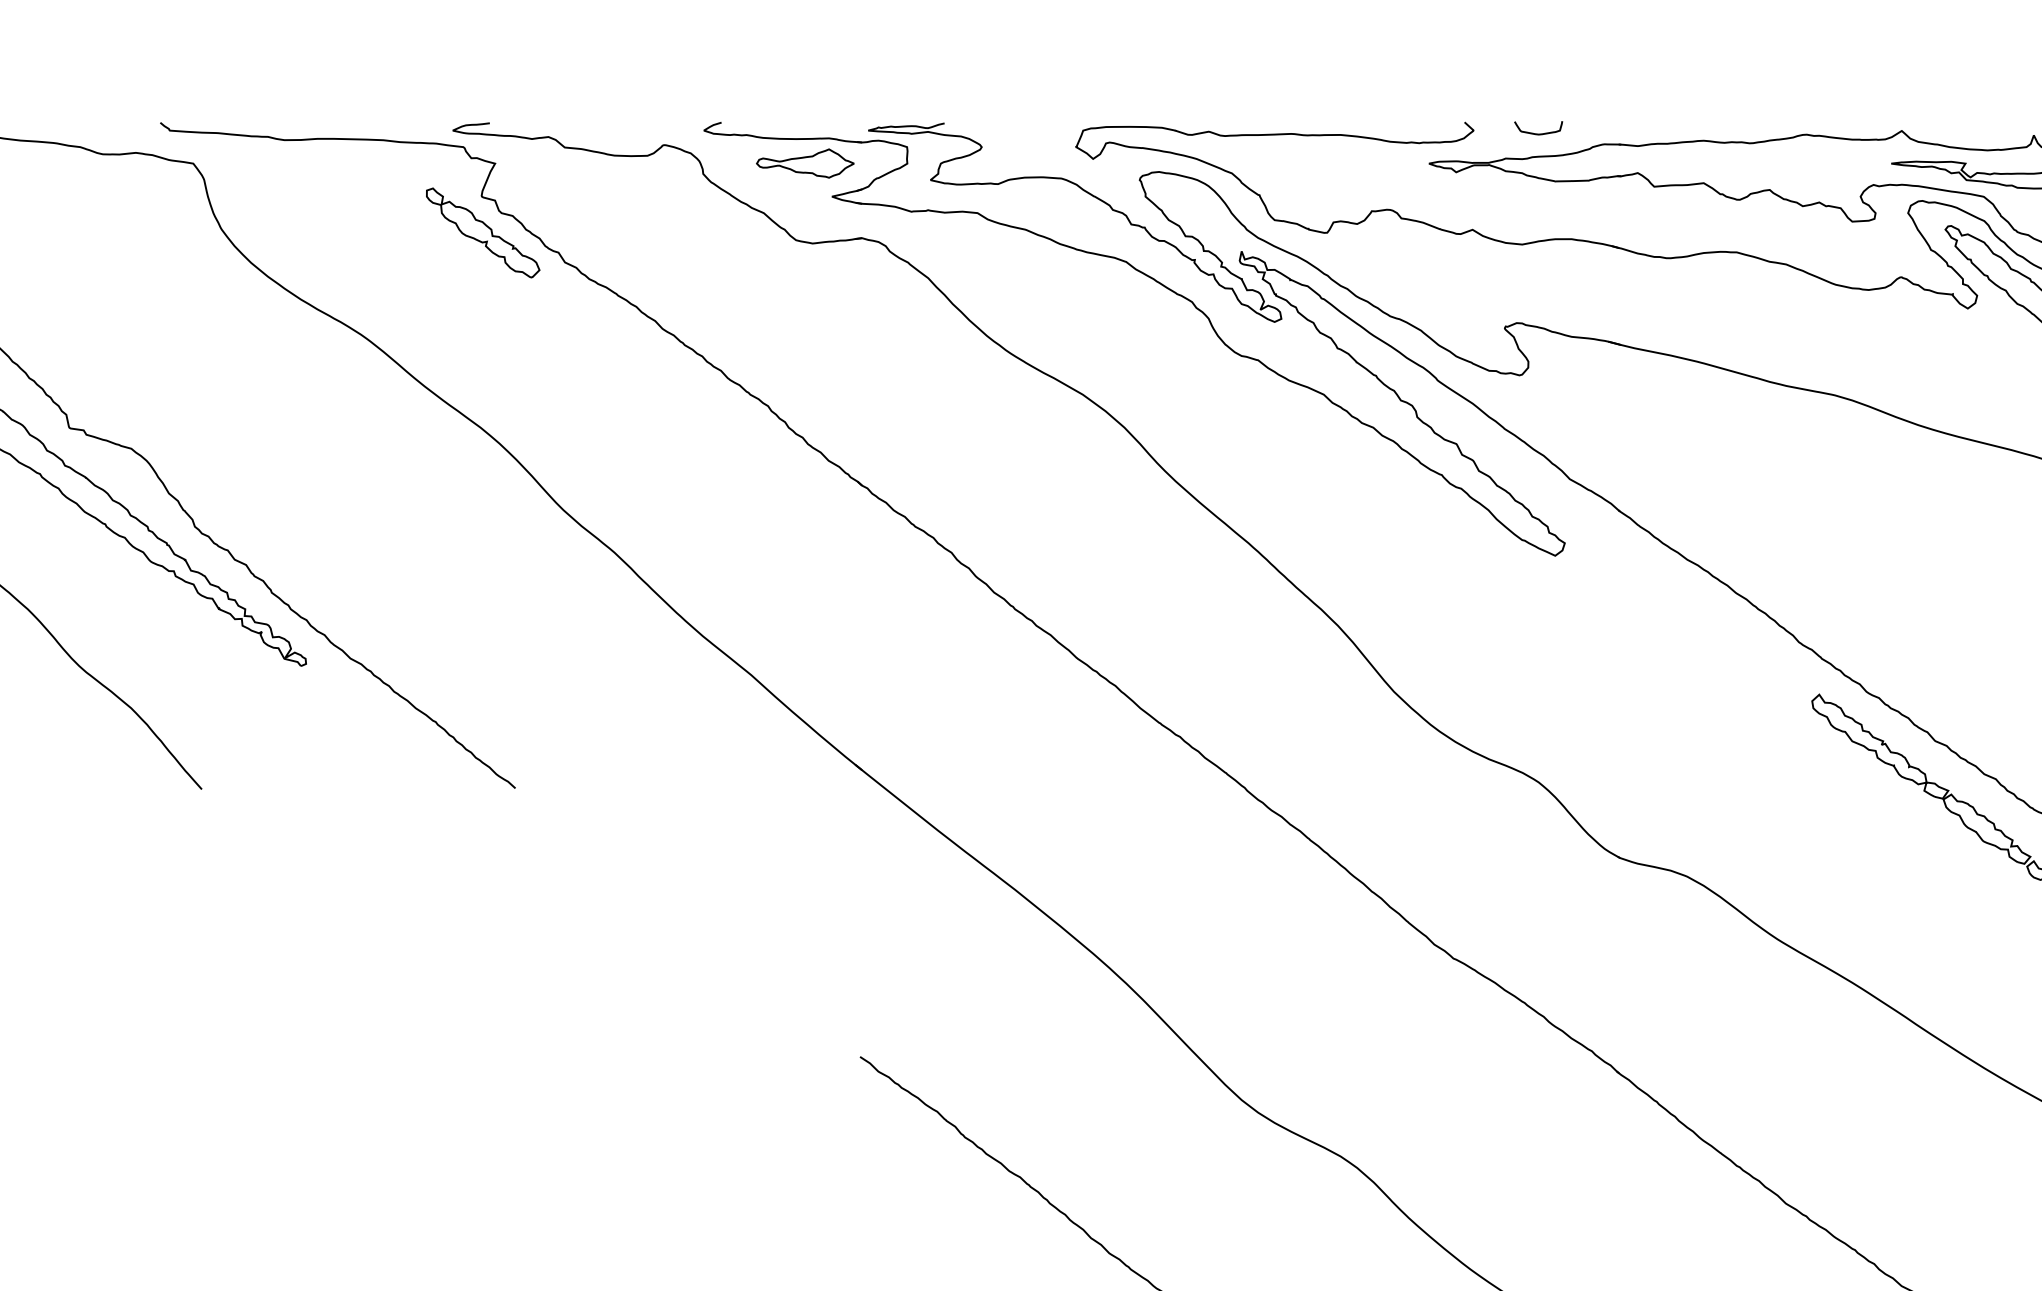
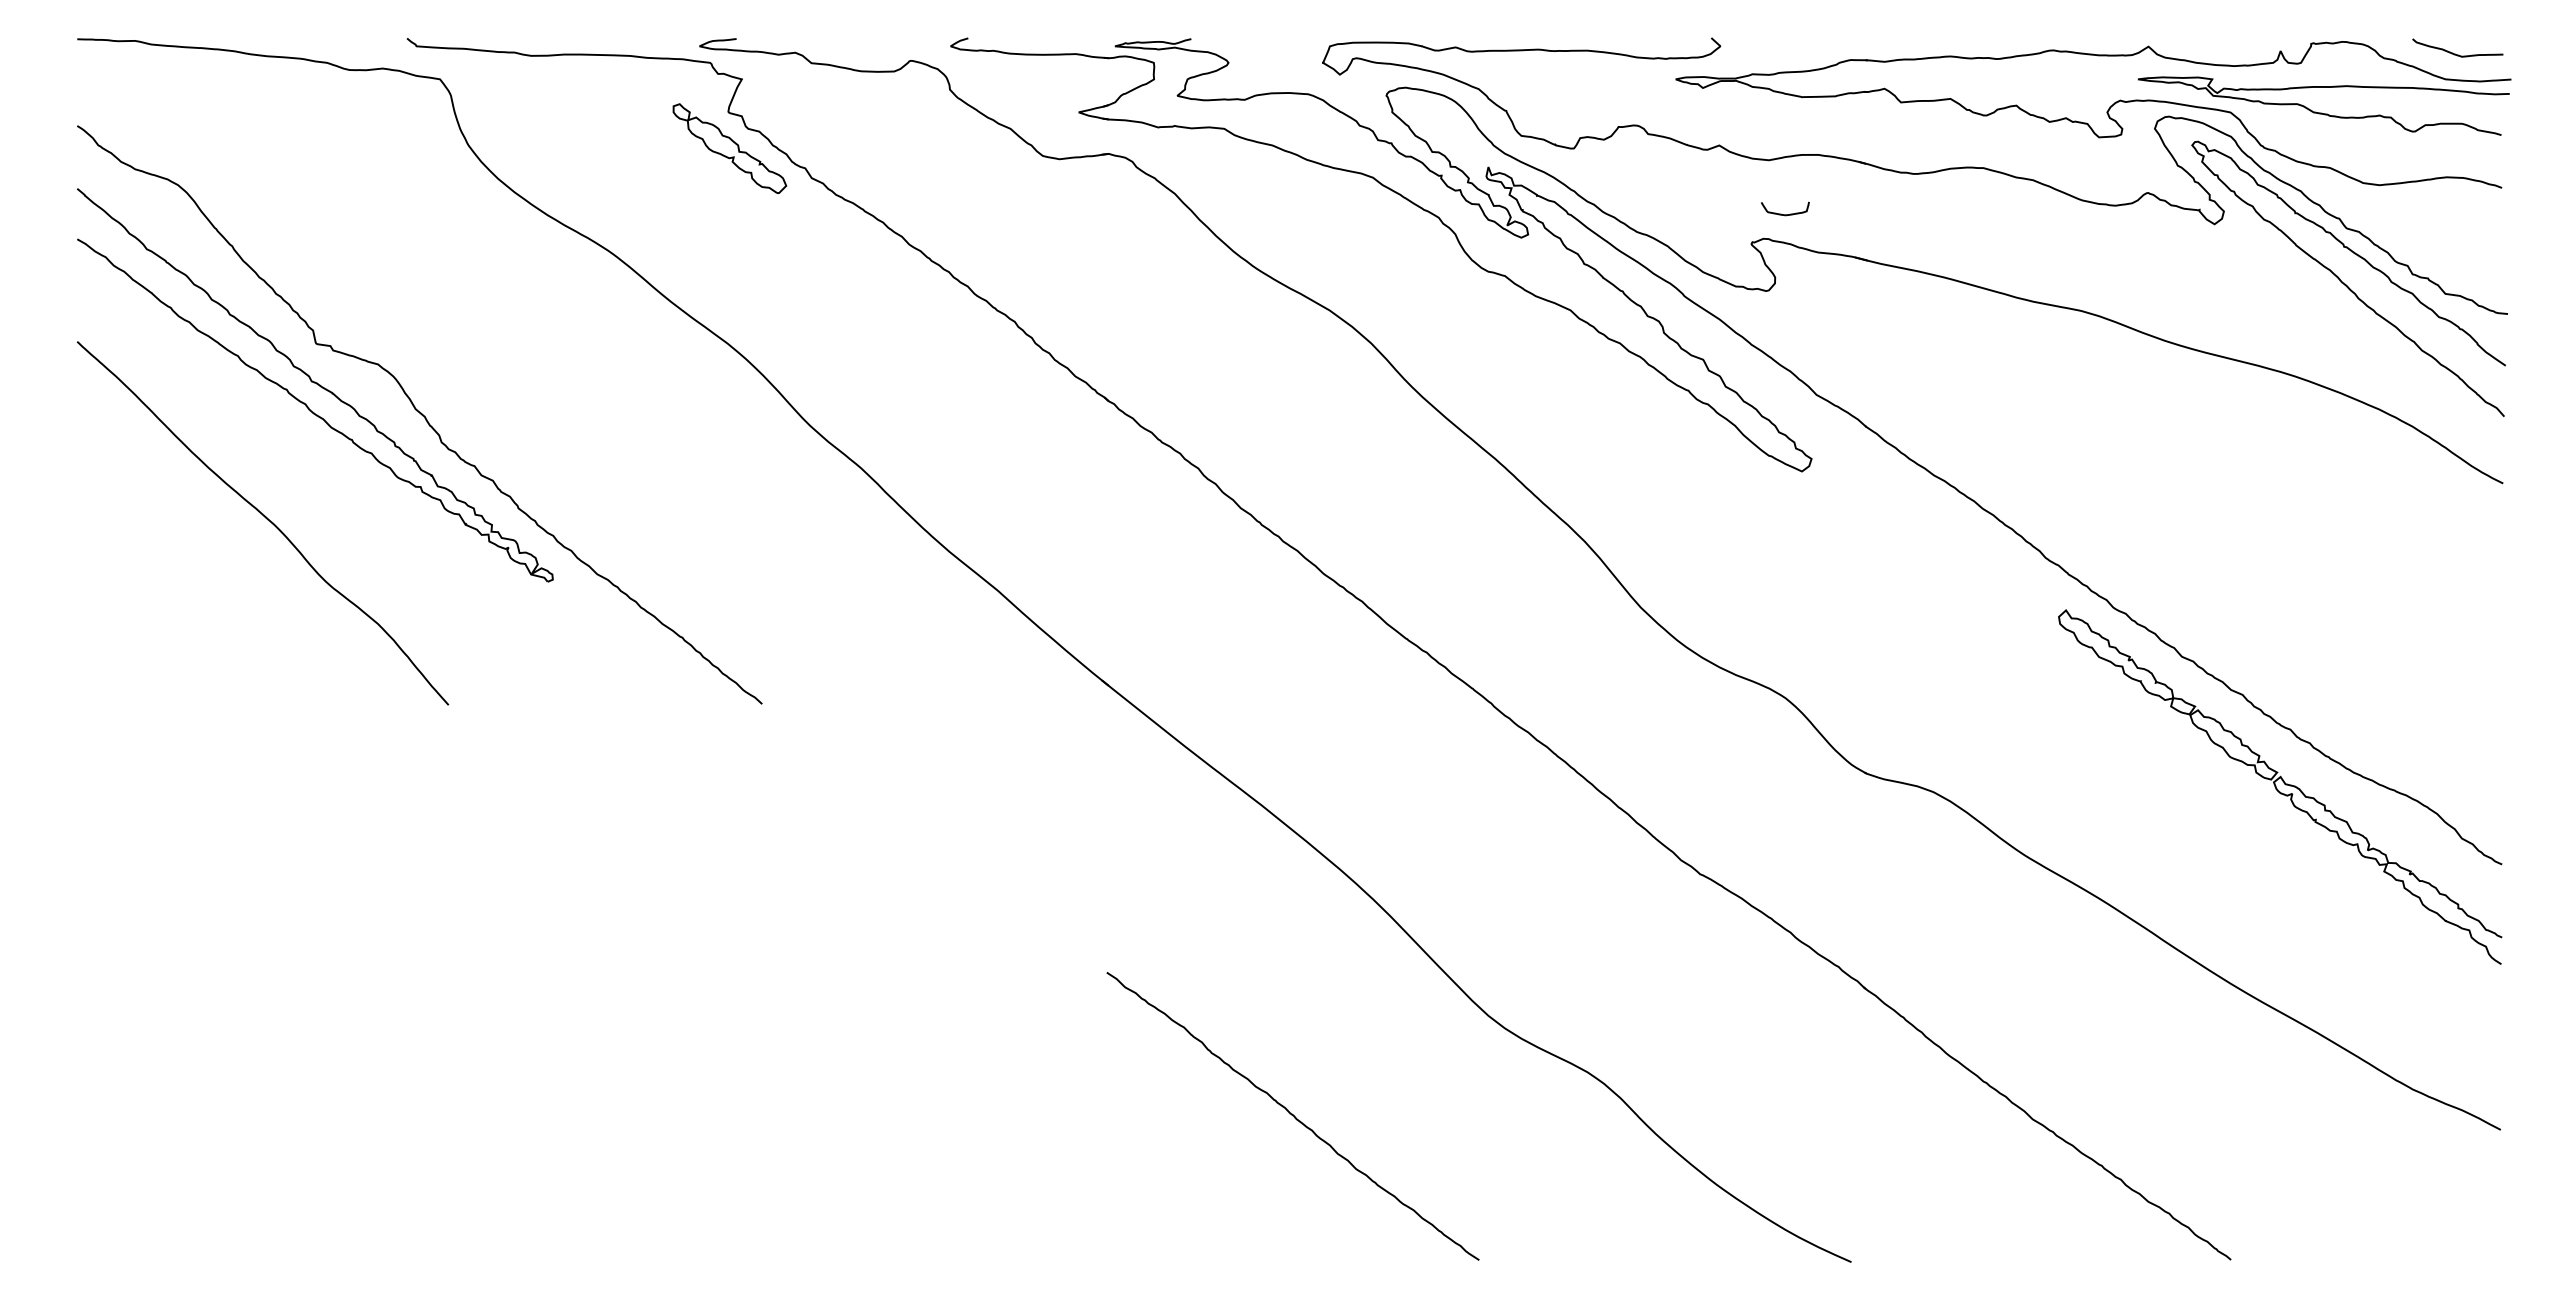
curve: (1538, 133) -> (1785, 214), moved
part: (804, 163) -> (1051, 79), removed

